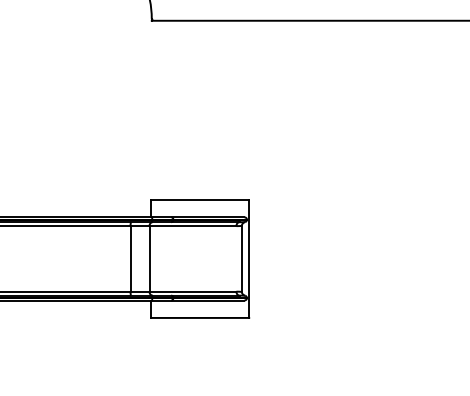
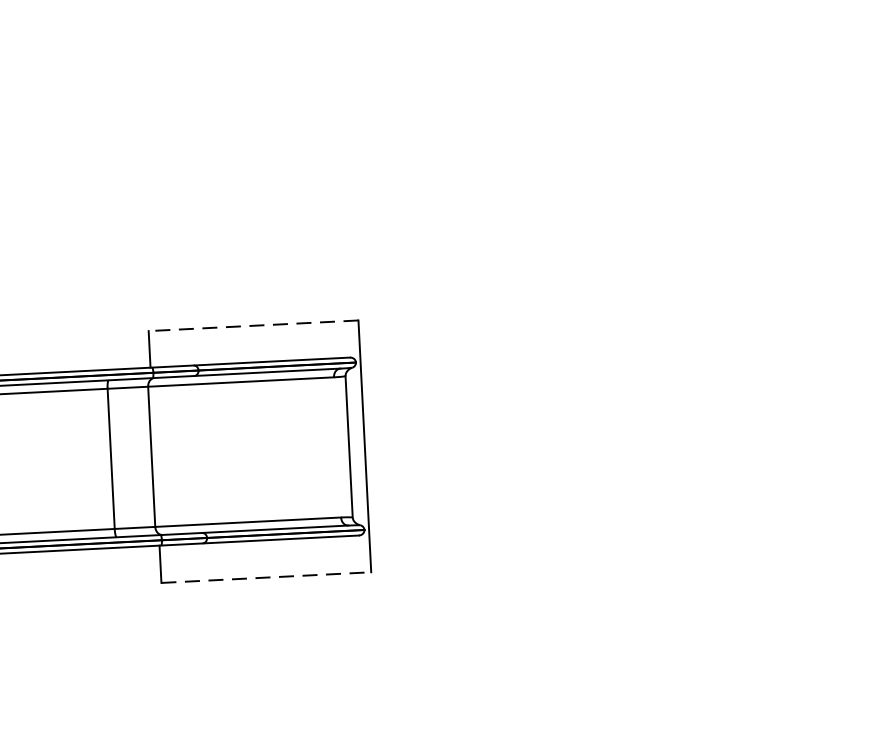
line: (199, 200) -> (252, 326), solid -> dashed
line: (200, 317) -> (267, 576), solid -> dashed

